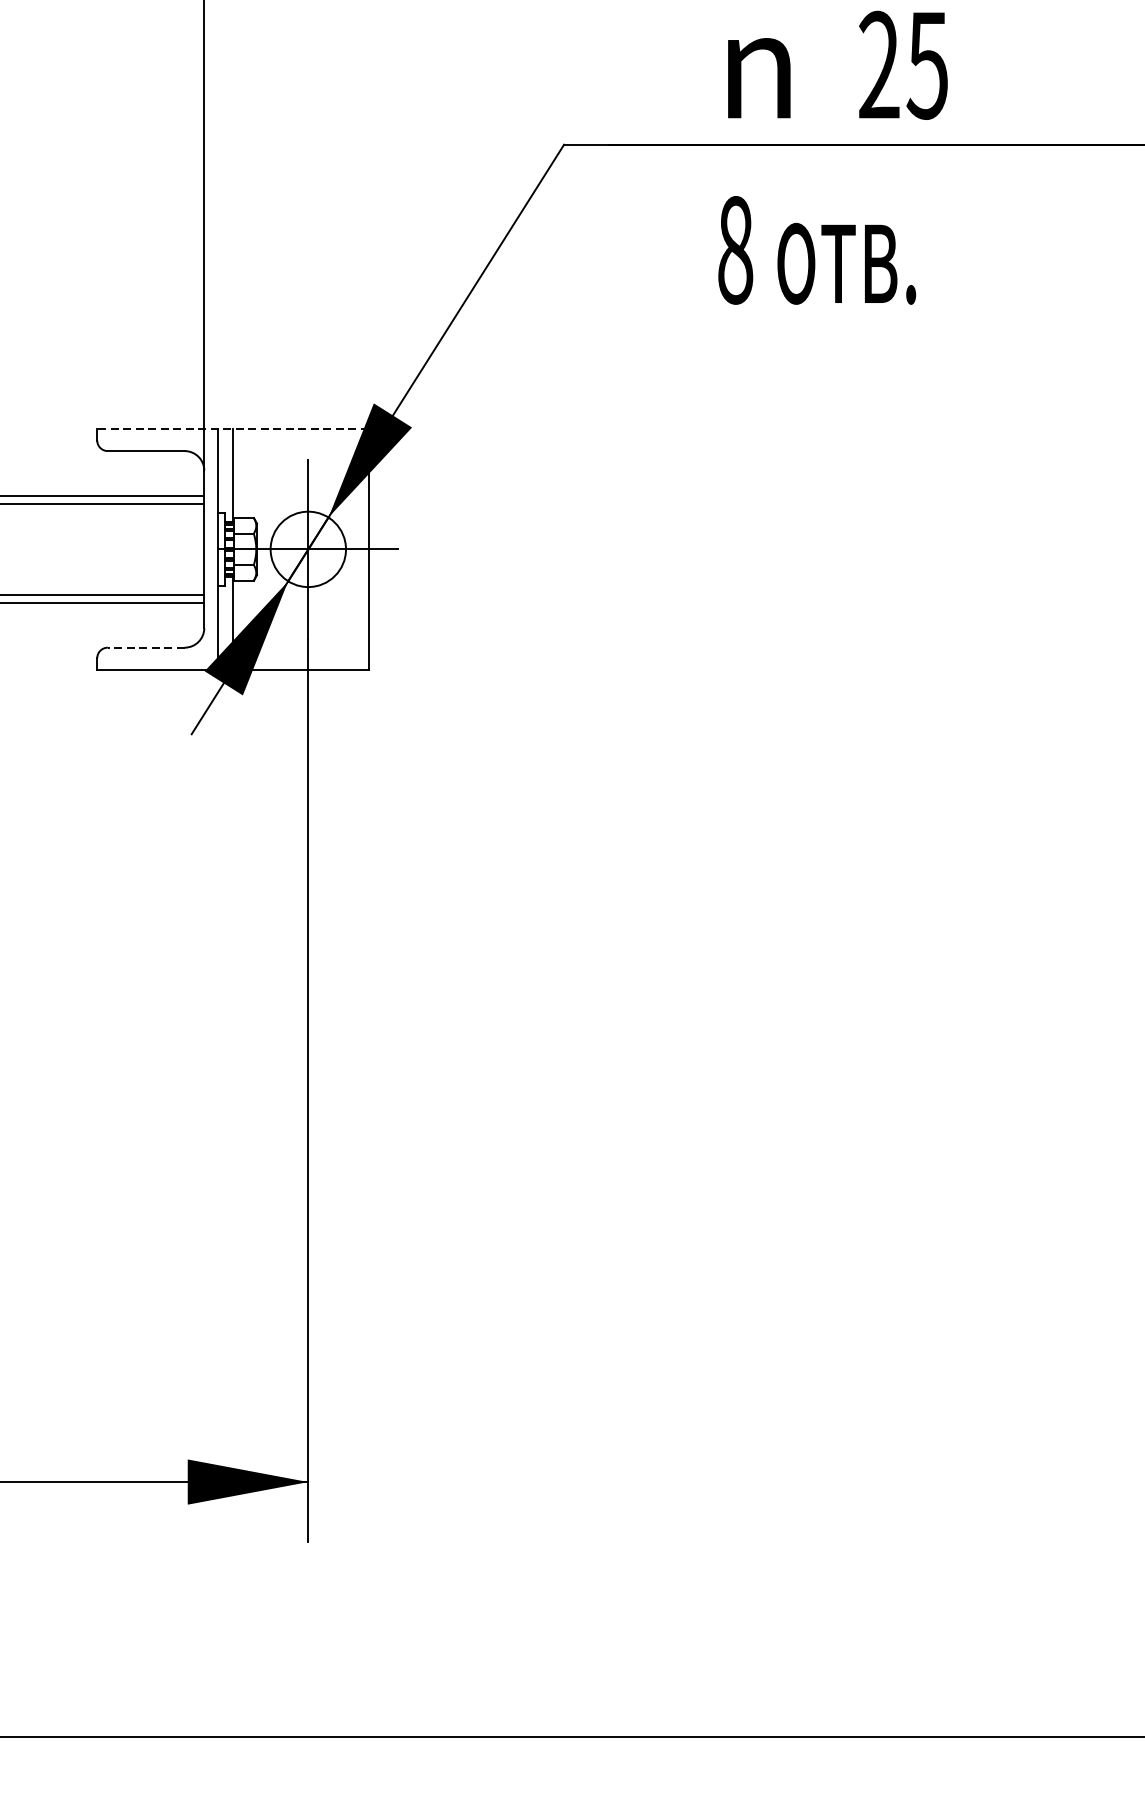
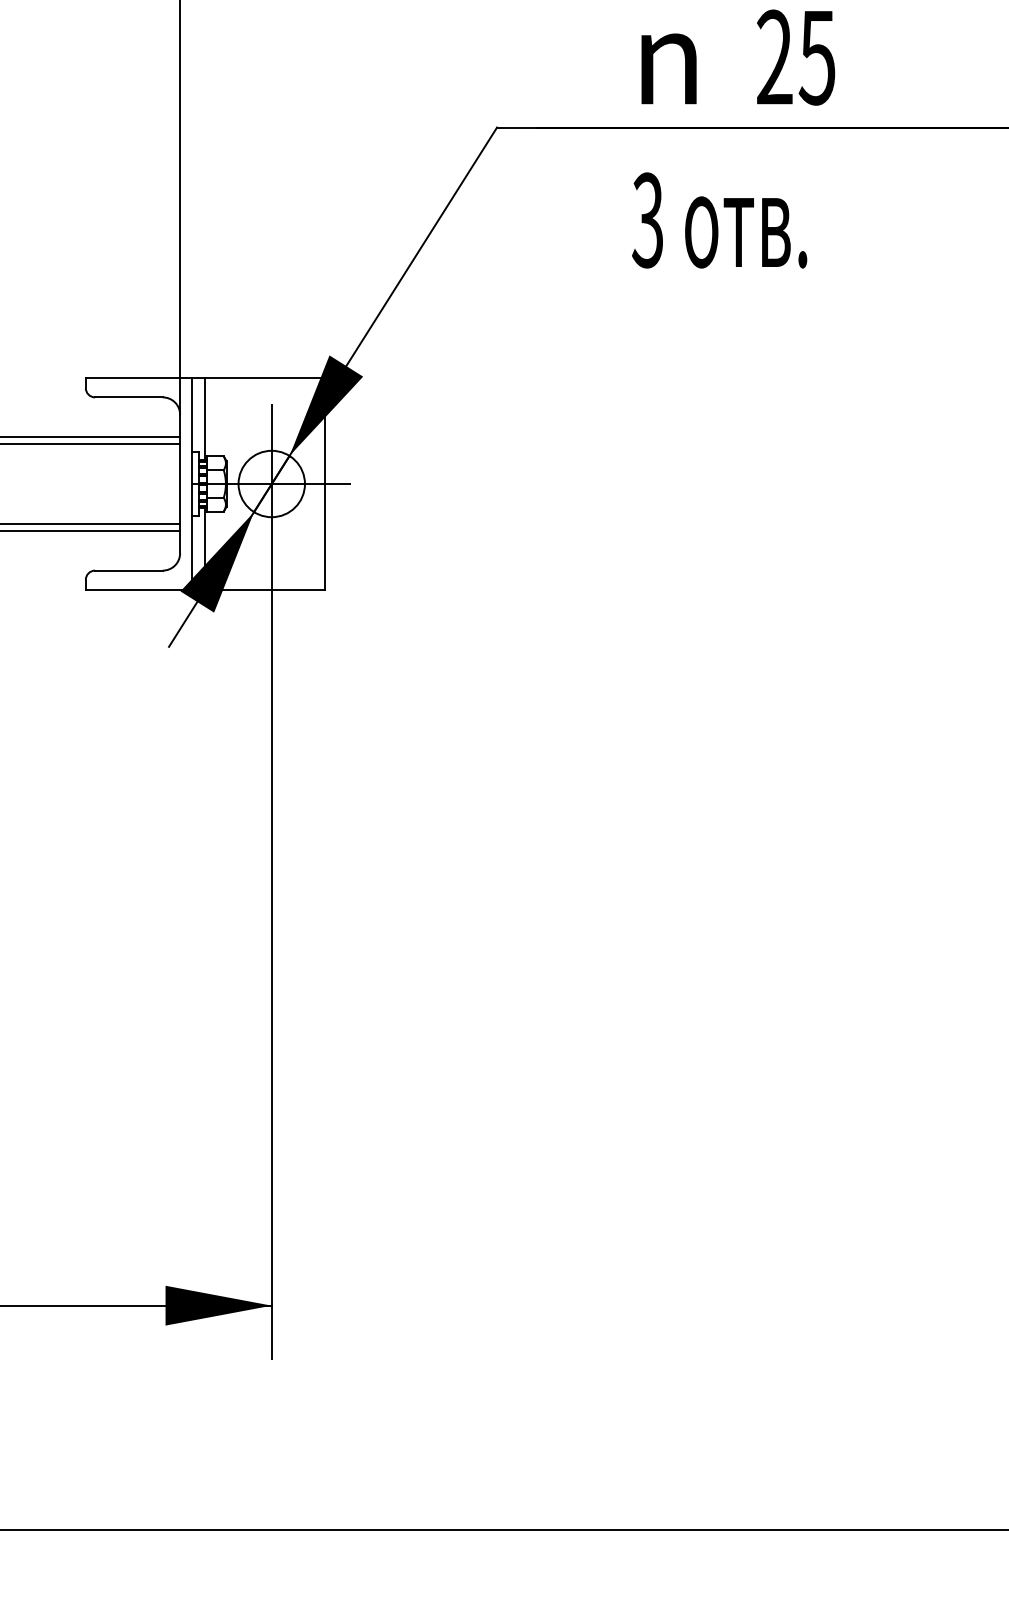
text: (734, 250) -> (647, 220), 8 -> 3
line: (233, 428) -> (205, 377), dashed -> solid
line: (145, 647) -> (128, 570), dashed -> solid

